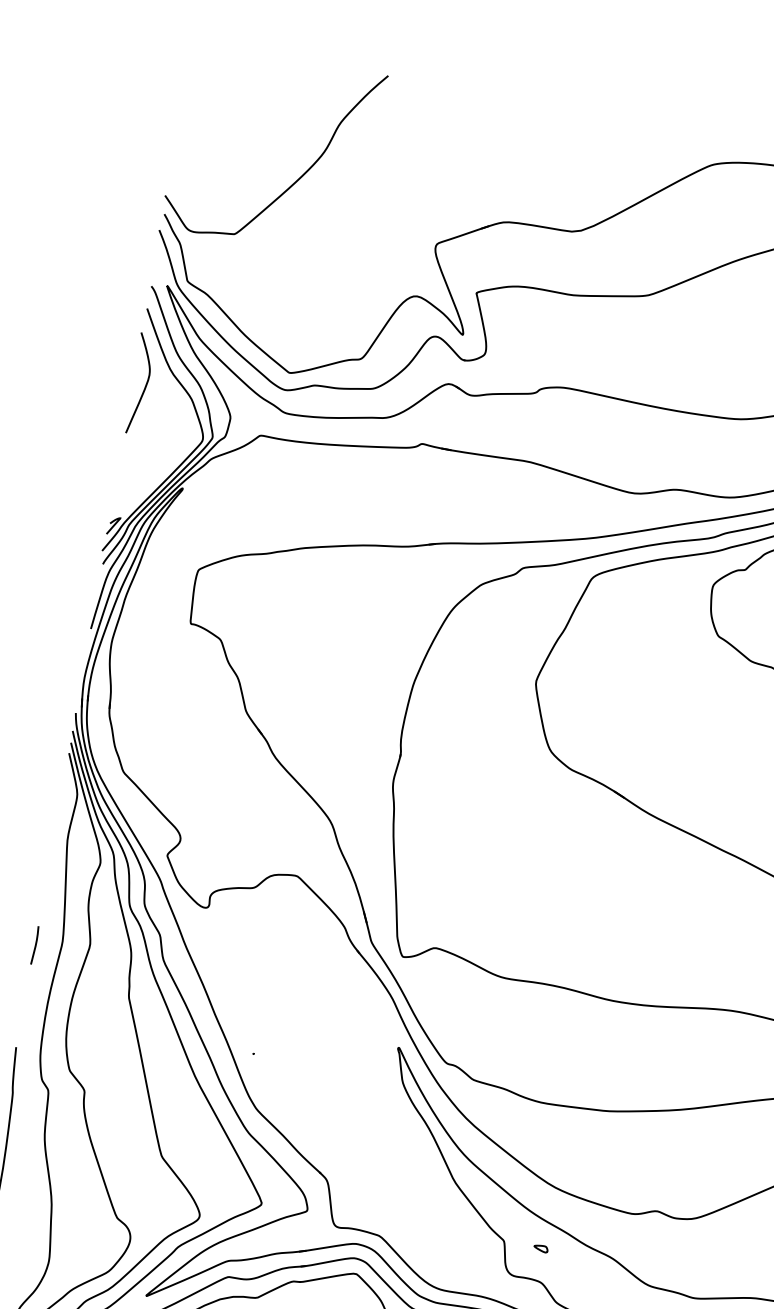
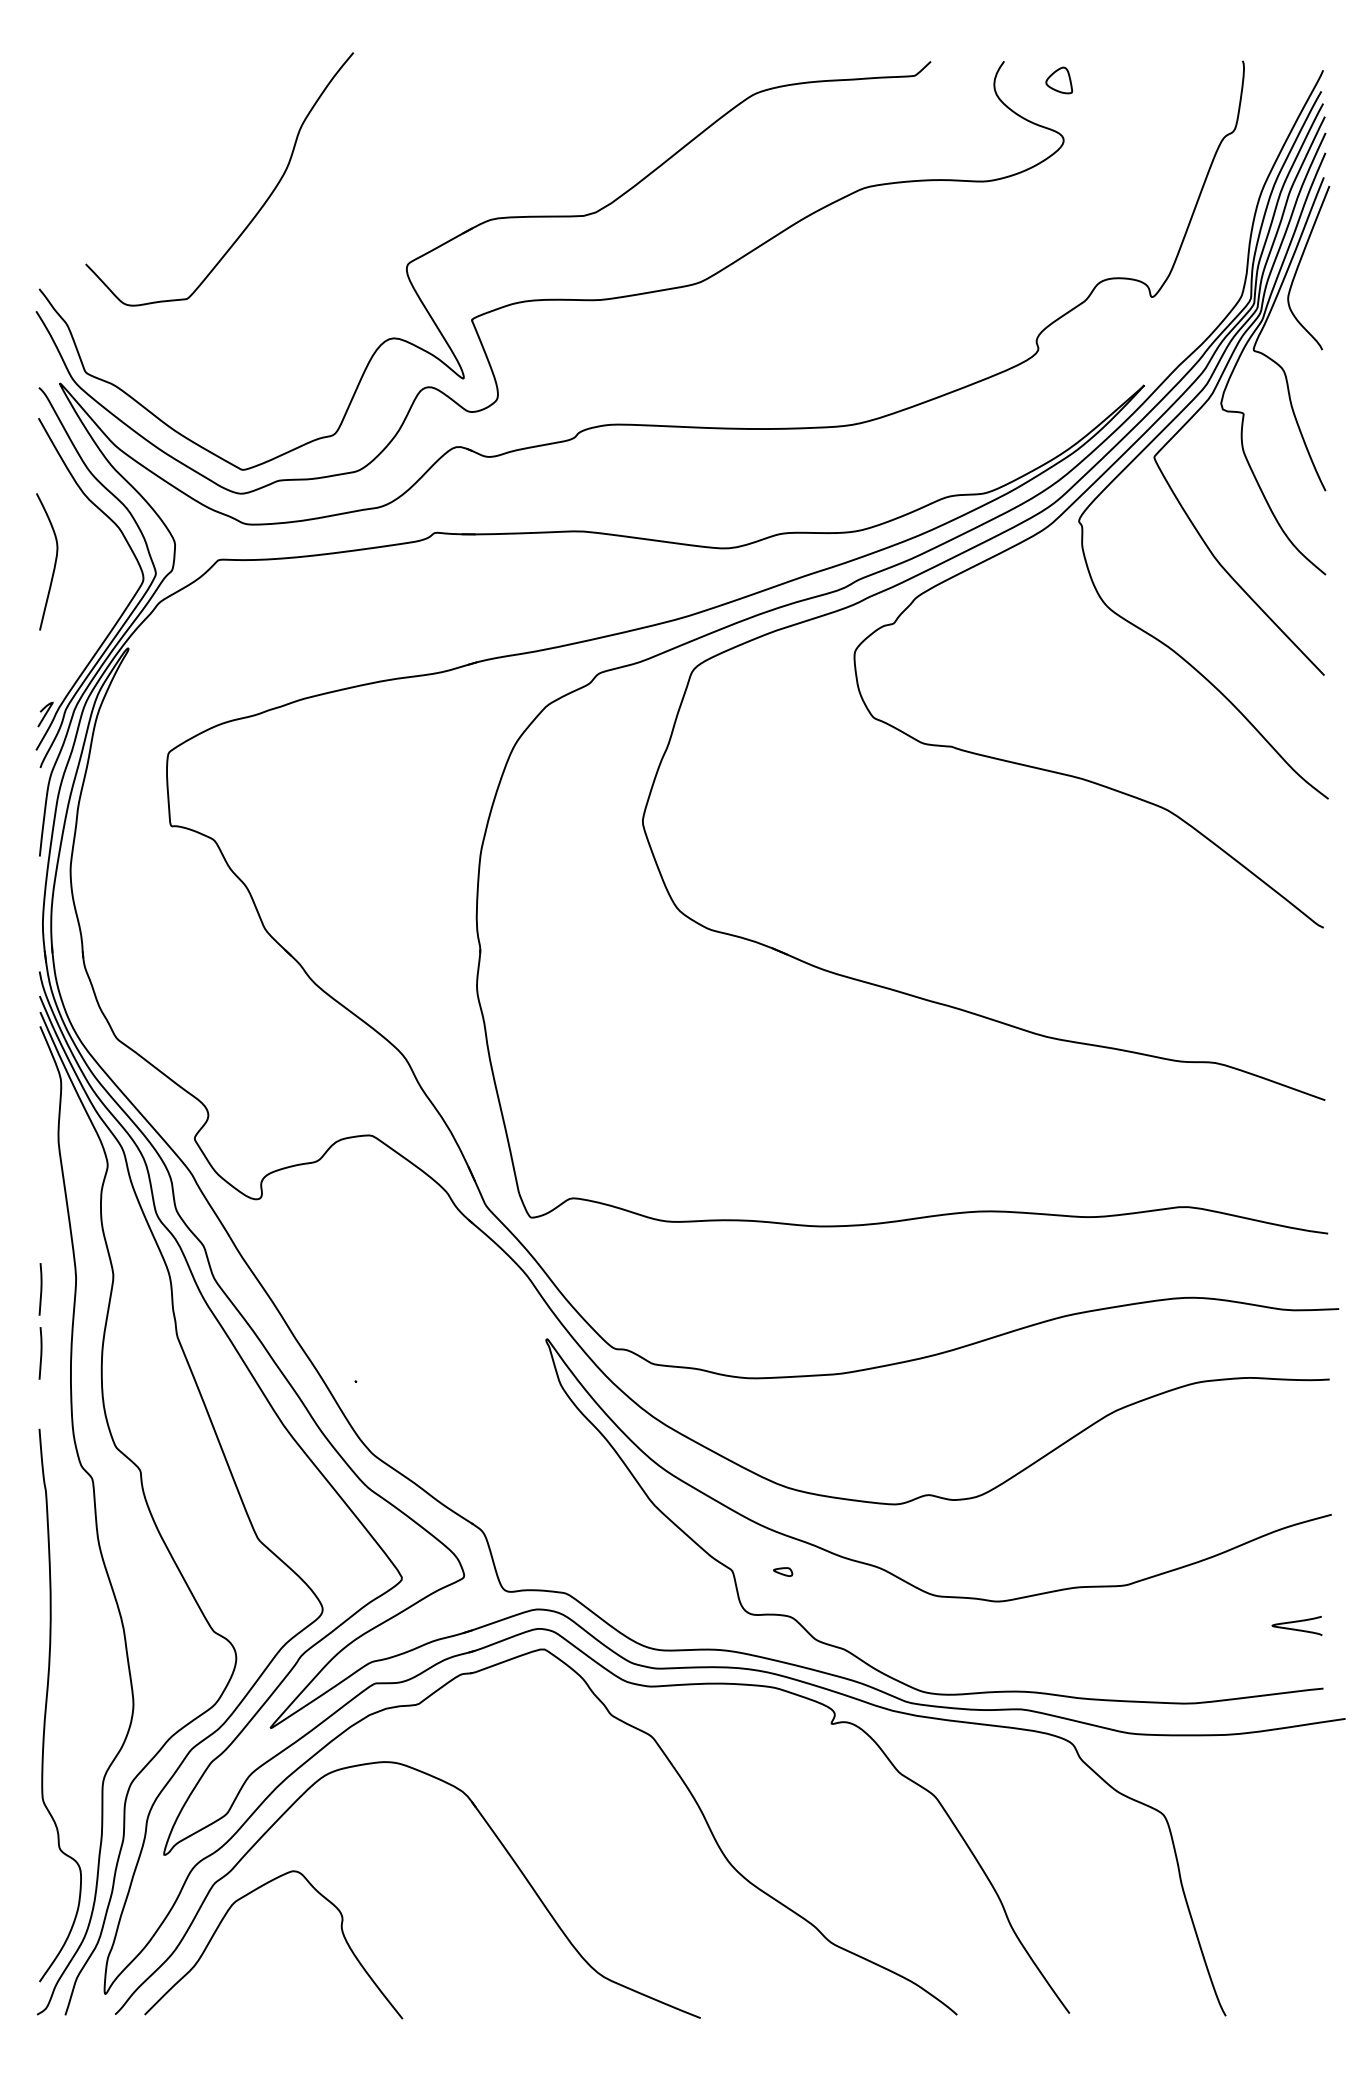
curve: (300, 176) -> (260, 207), moved
curve: (145, 384) -> (54, 561), moved
curve: (26, 992) -> (40, 1353), added

